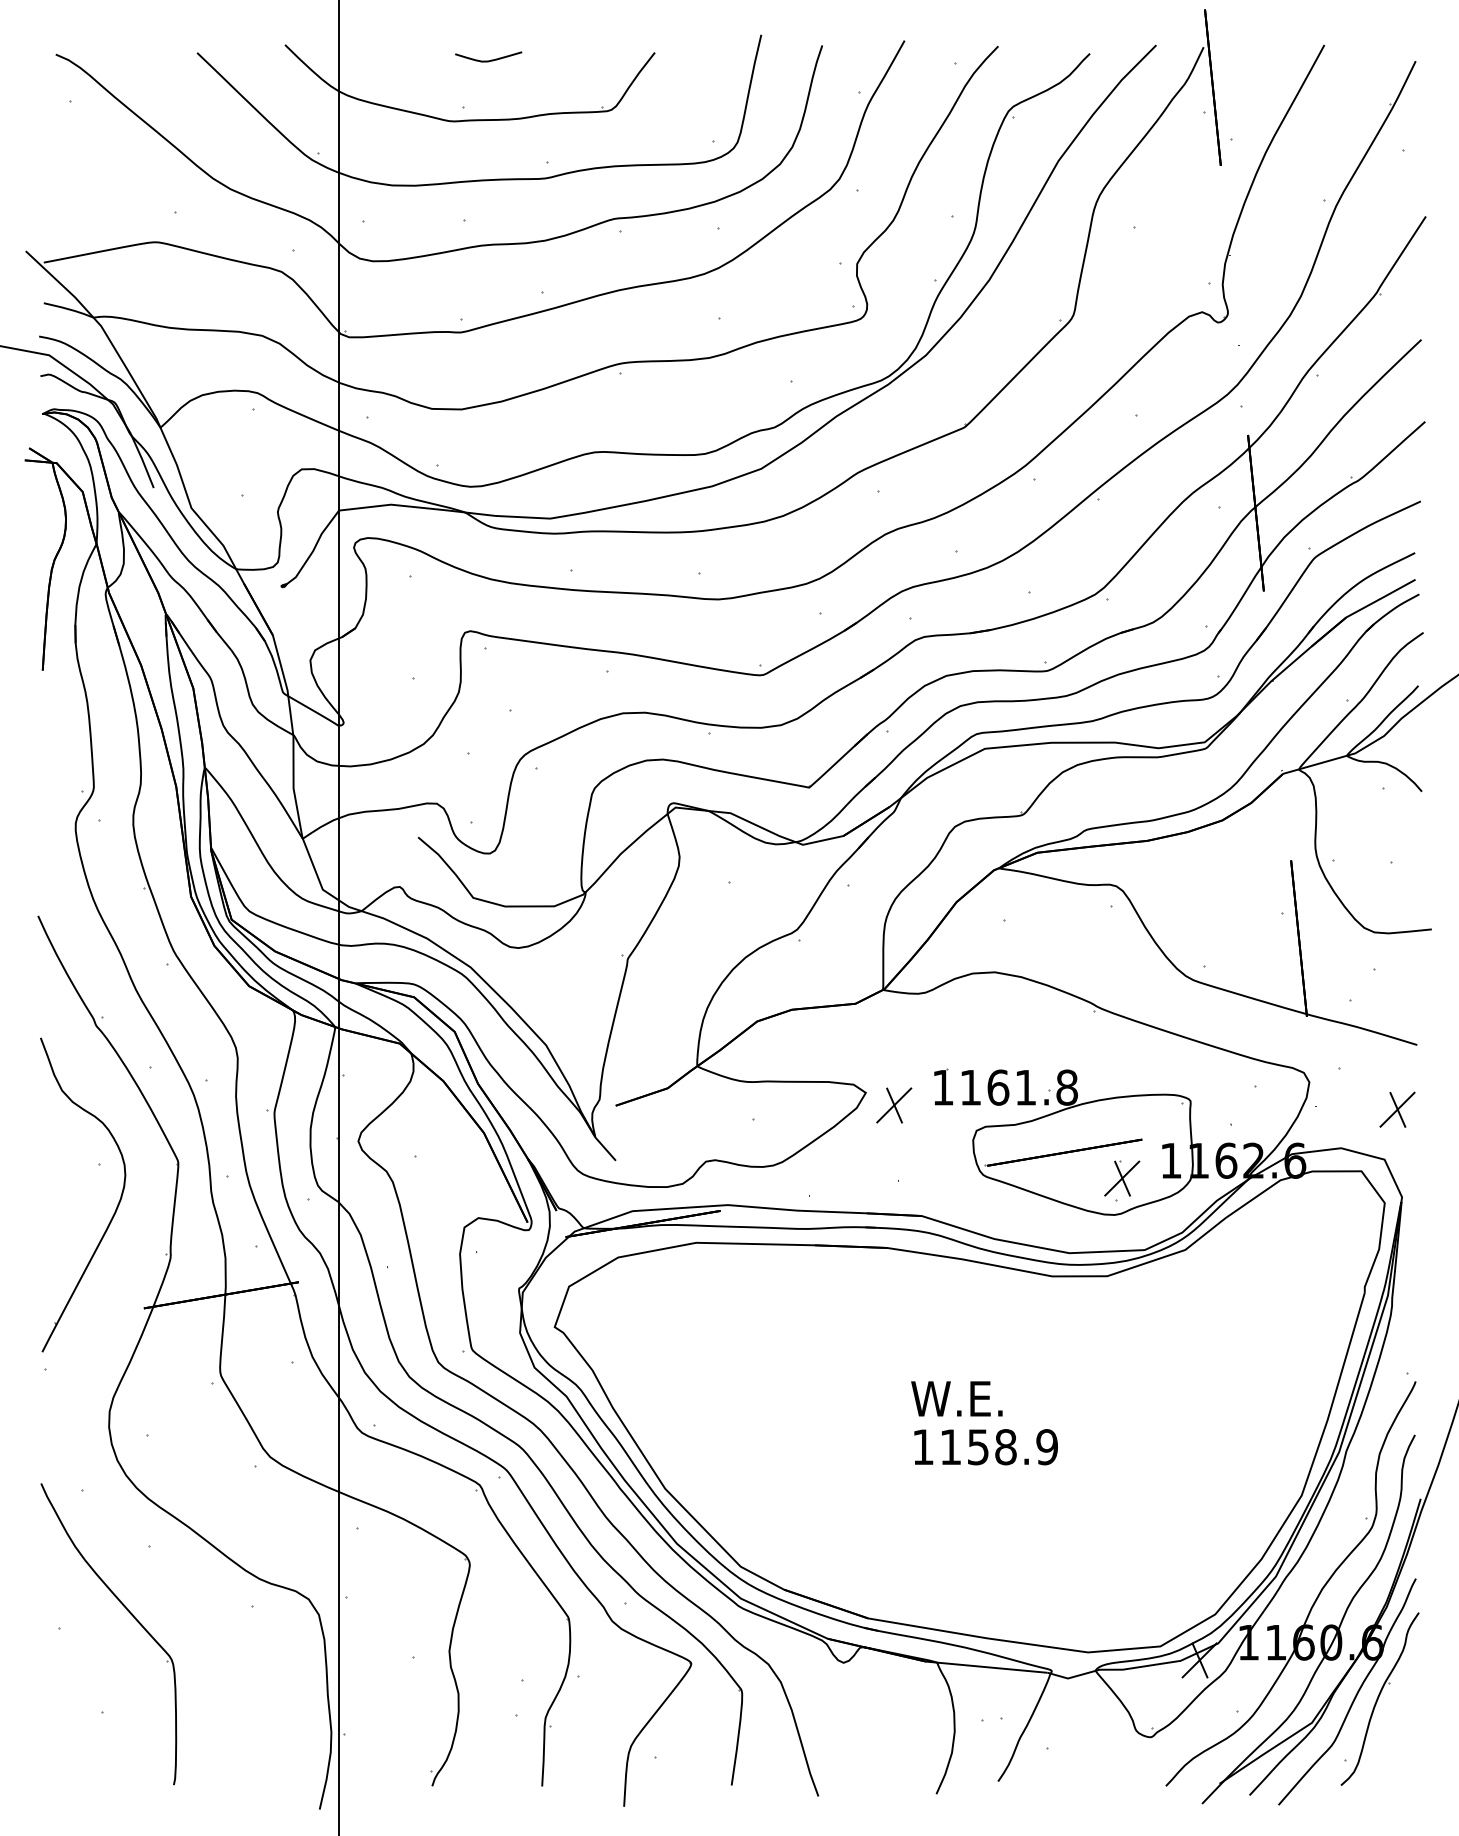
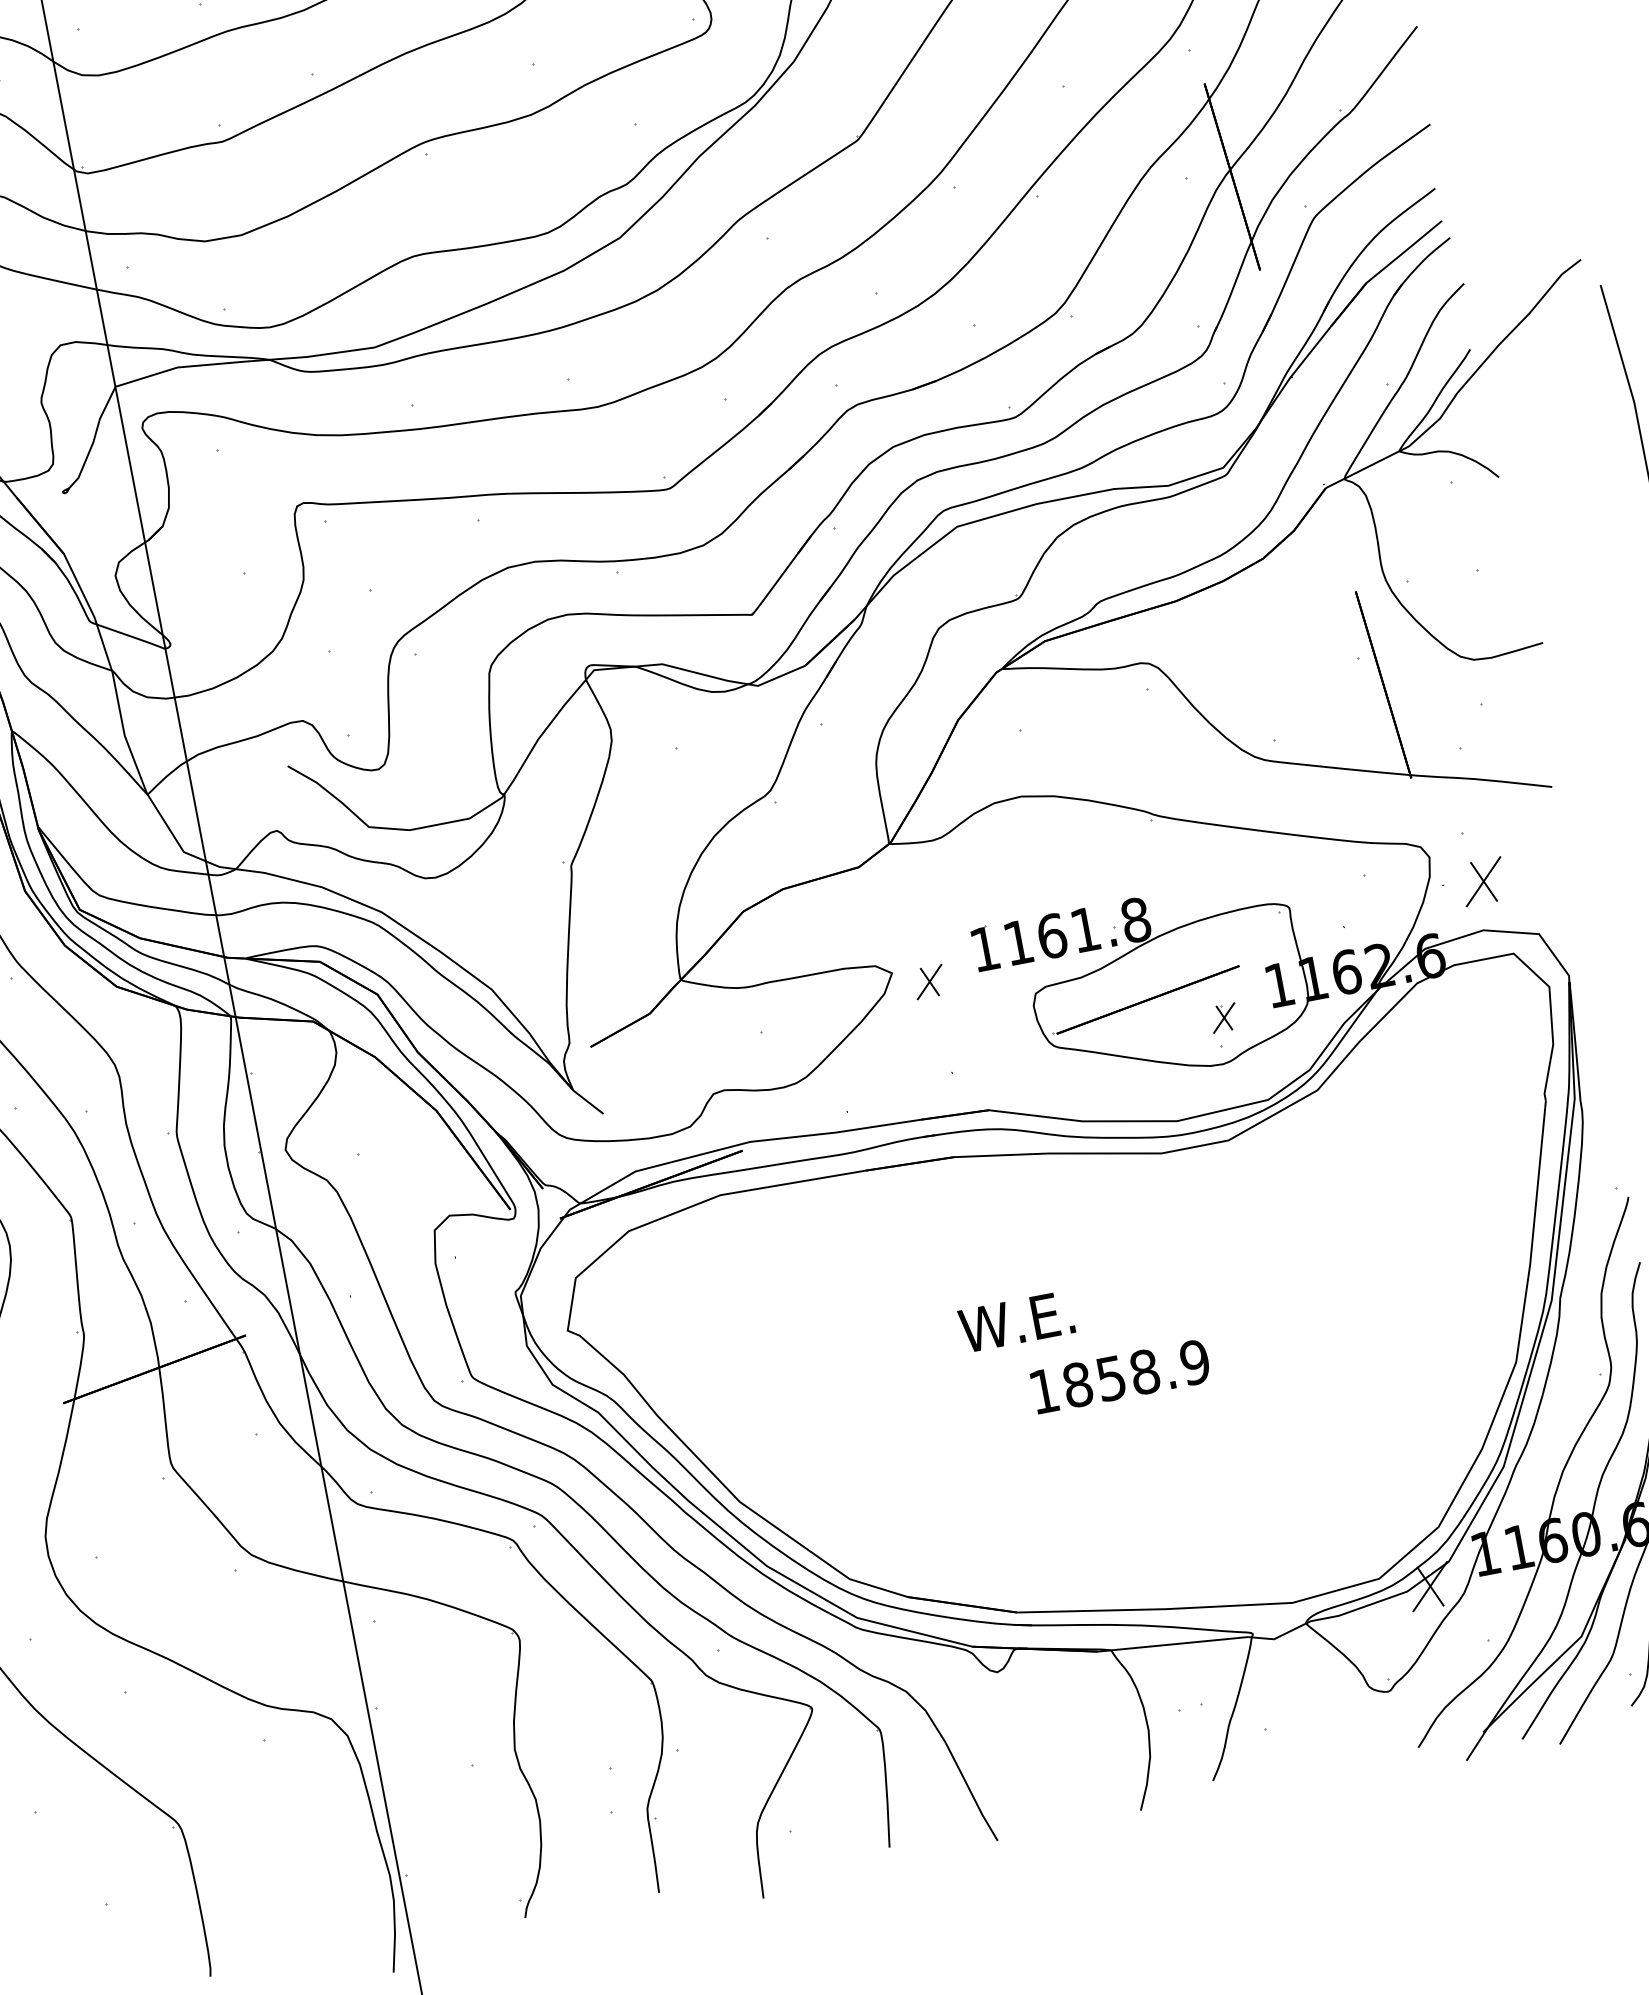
part: (894, 1105) -> (929, 982), size x0.7
part: (1397, 1109) -> (1483, 881), moved
part: (1122, 1178) -> (1224, 1017), size x0.6
text: (956, 1398) -> (1016, 1321), moved
text: (950, 1447) -> (1077, 1385), 1158.9 -> 1858.9

